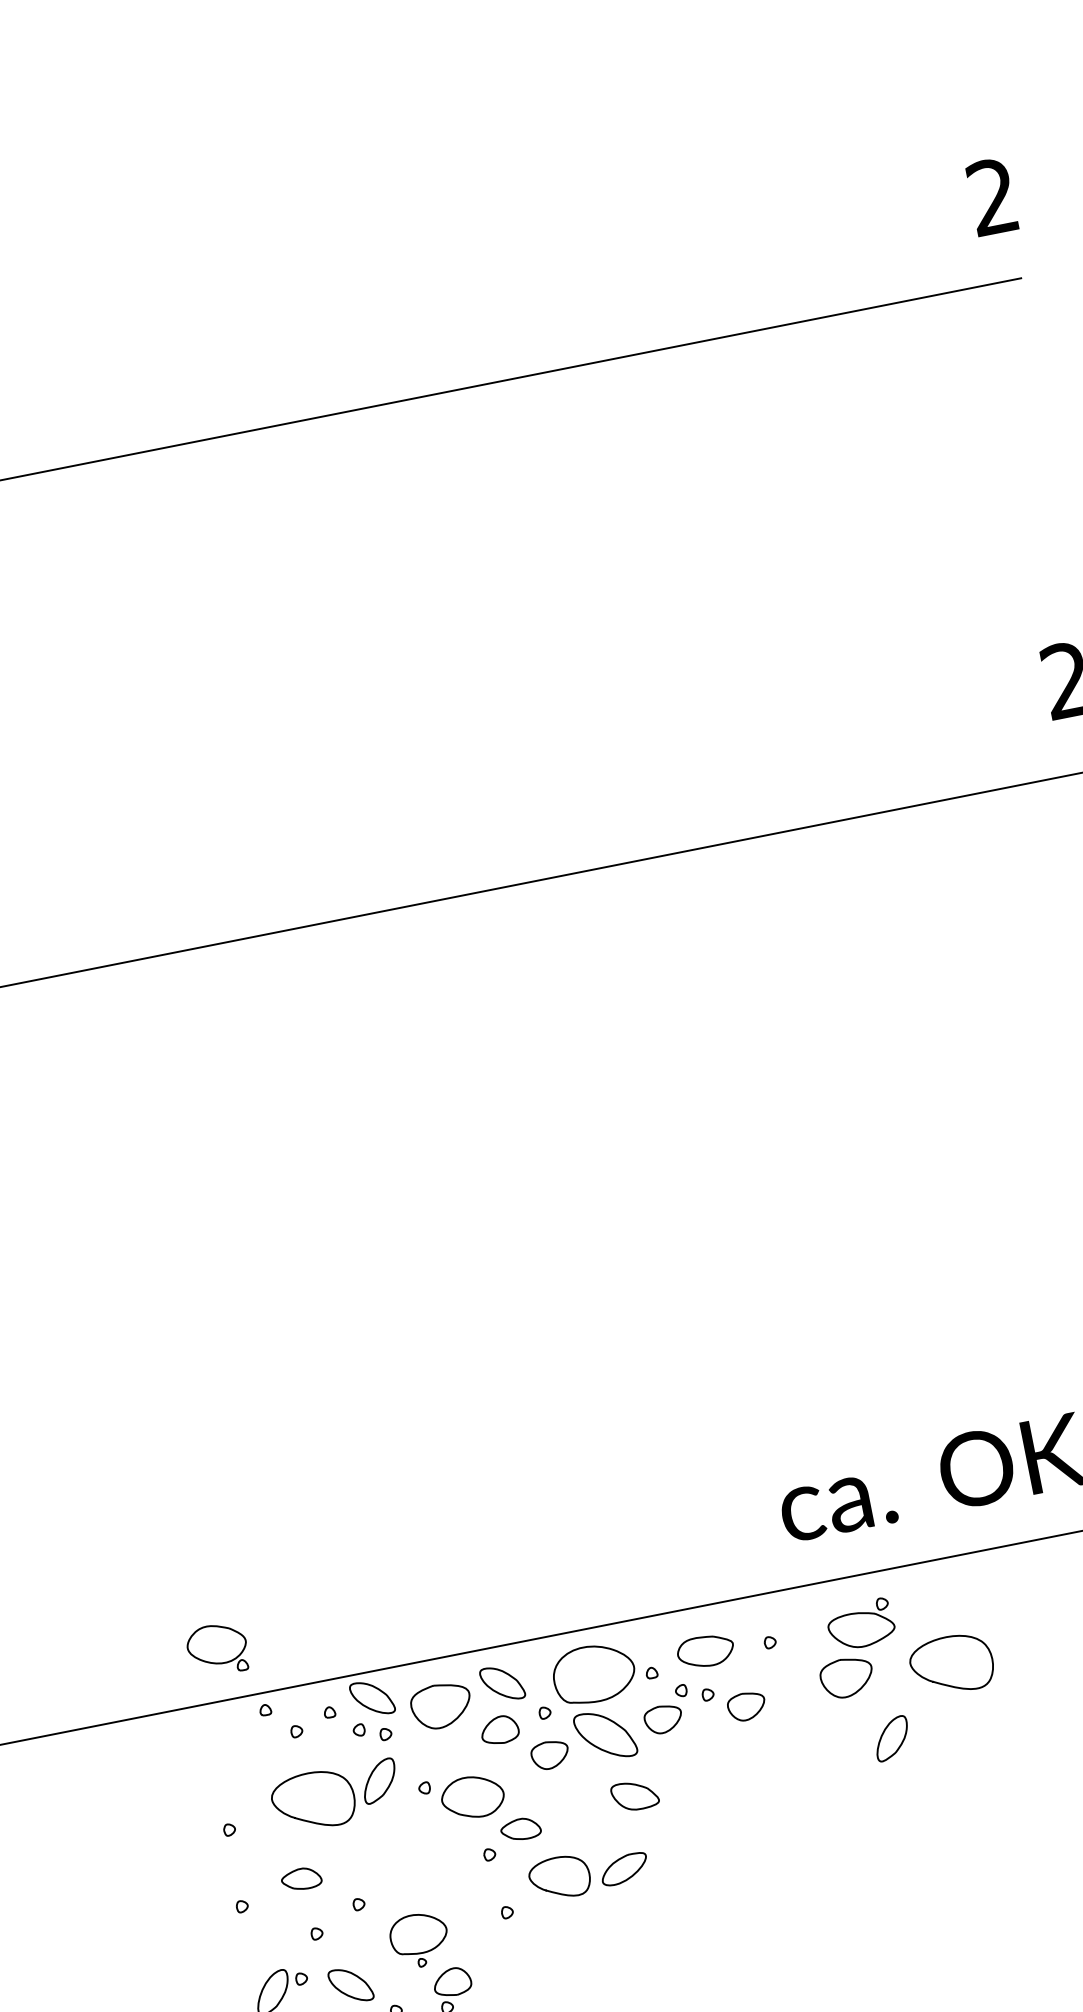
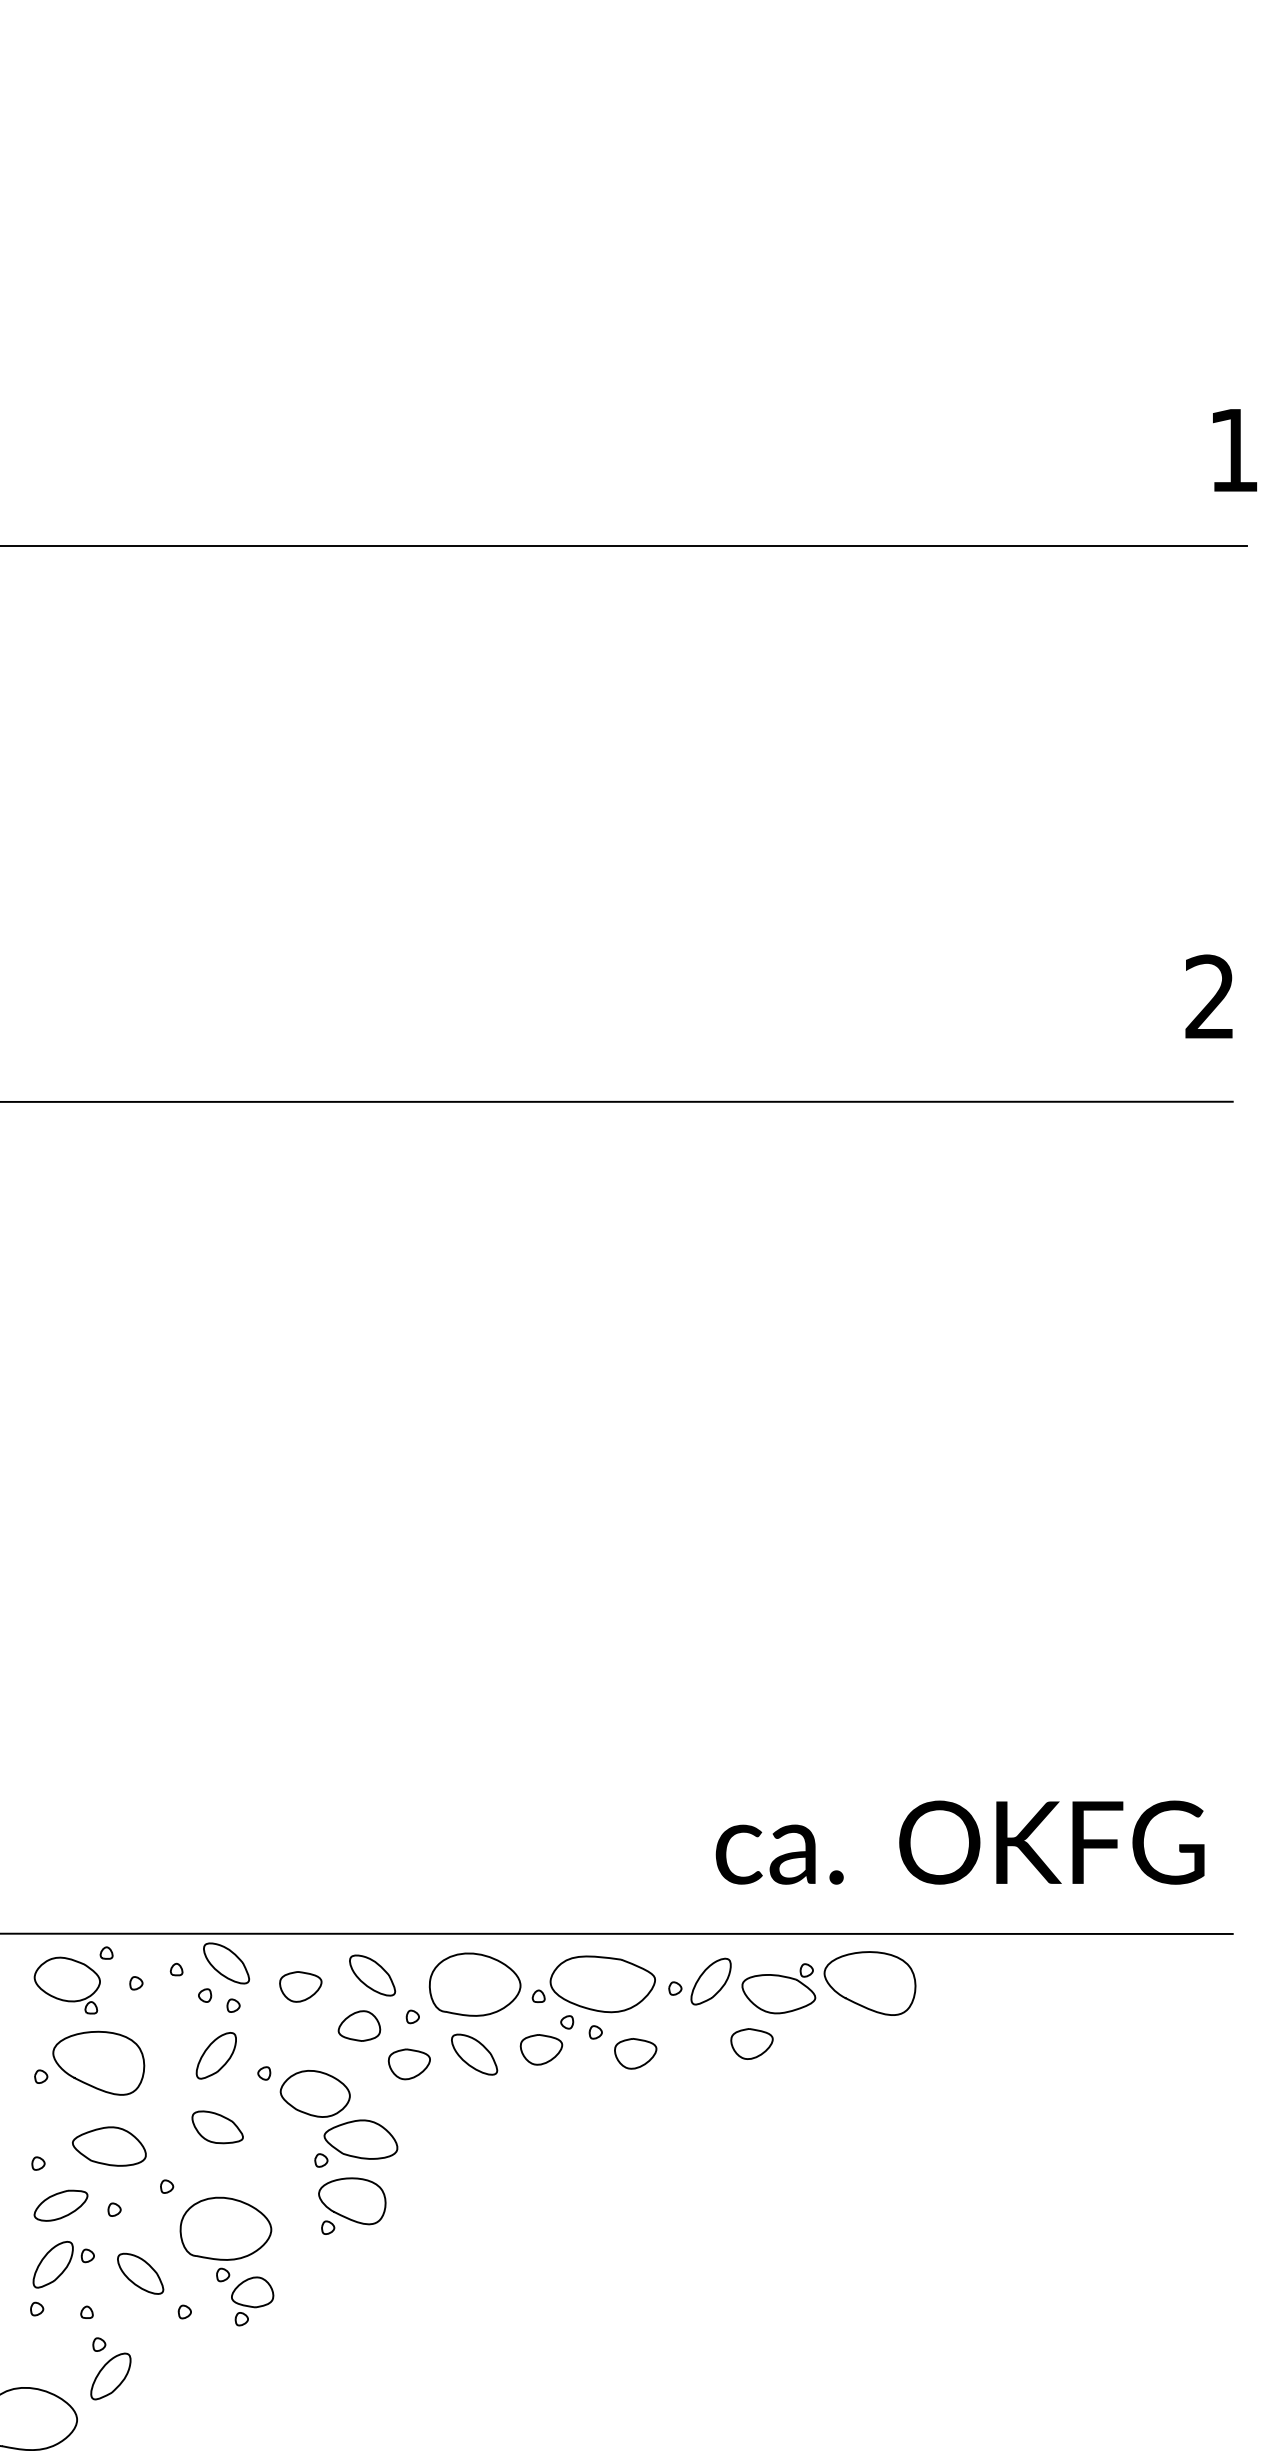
text: (992, 196) -> (1233, 449), 2 -> 1
part: (217, 1649) -> (66, 1985), moved
part: (705, 1651) -> (602, 1984), size x1.67
part: (846, 1677) -> (751, 2043), size x0.71
curve: (946, 1684) -> (859, 2003), moved
part: (441, 1705) -> (300, 1986), size x0.62
part: (605, 1735) -> (474, 2054), size x0.71
part: (891, 1738) -> (710, 1981), moved
part: (634, 1795) -> (217, 2127), moved
curve: (308, 1820) -> (88, 2083), moved
part: (520, 1829) -> (360, 2139), size x1.67
part: (623, 1869) -> (60, 2205), moved
part: (301, 1879) -> (109, 2146), size x1.67
curve: (555, 1891) -> (344, 2215), moved
part: (419, 1940) -> (225, 2239), size x1.43

